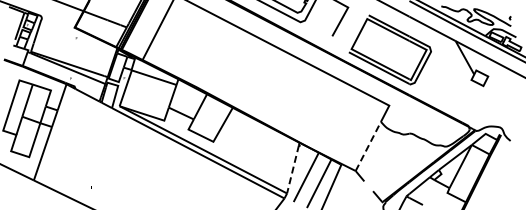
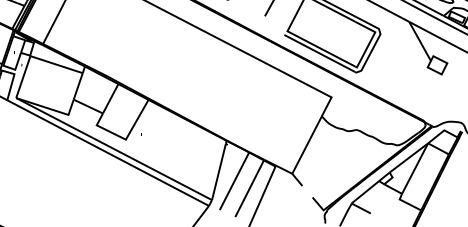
line: (368, 146) -> (307, 145), dashed -> solid
line: (293, 169) -> (219, 172), dashed -> solid

